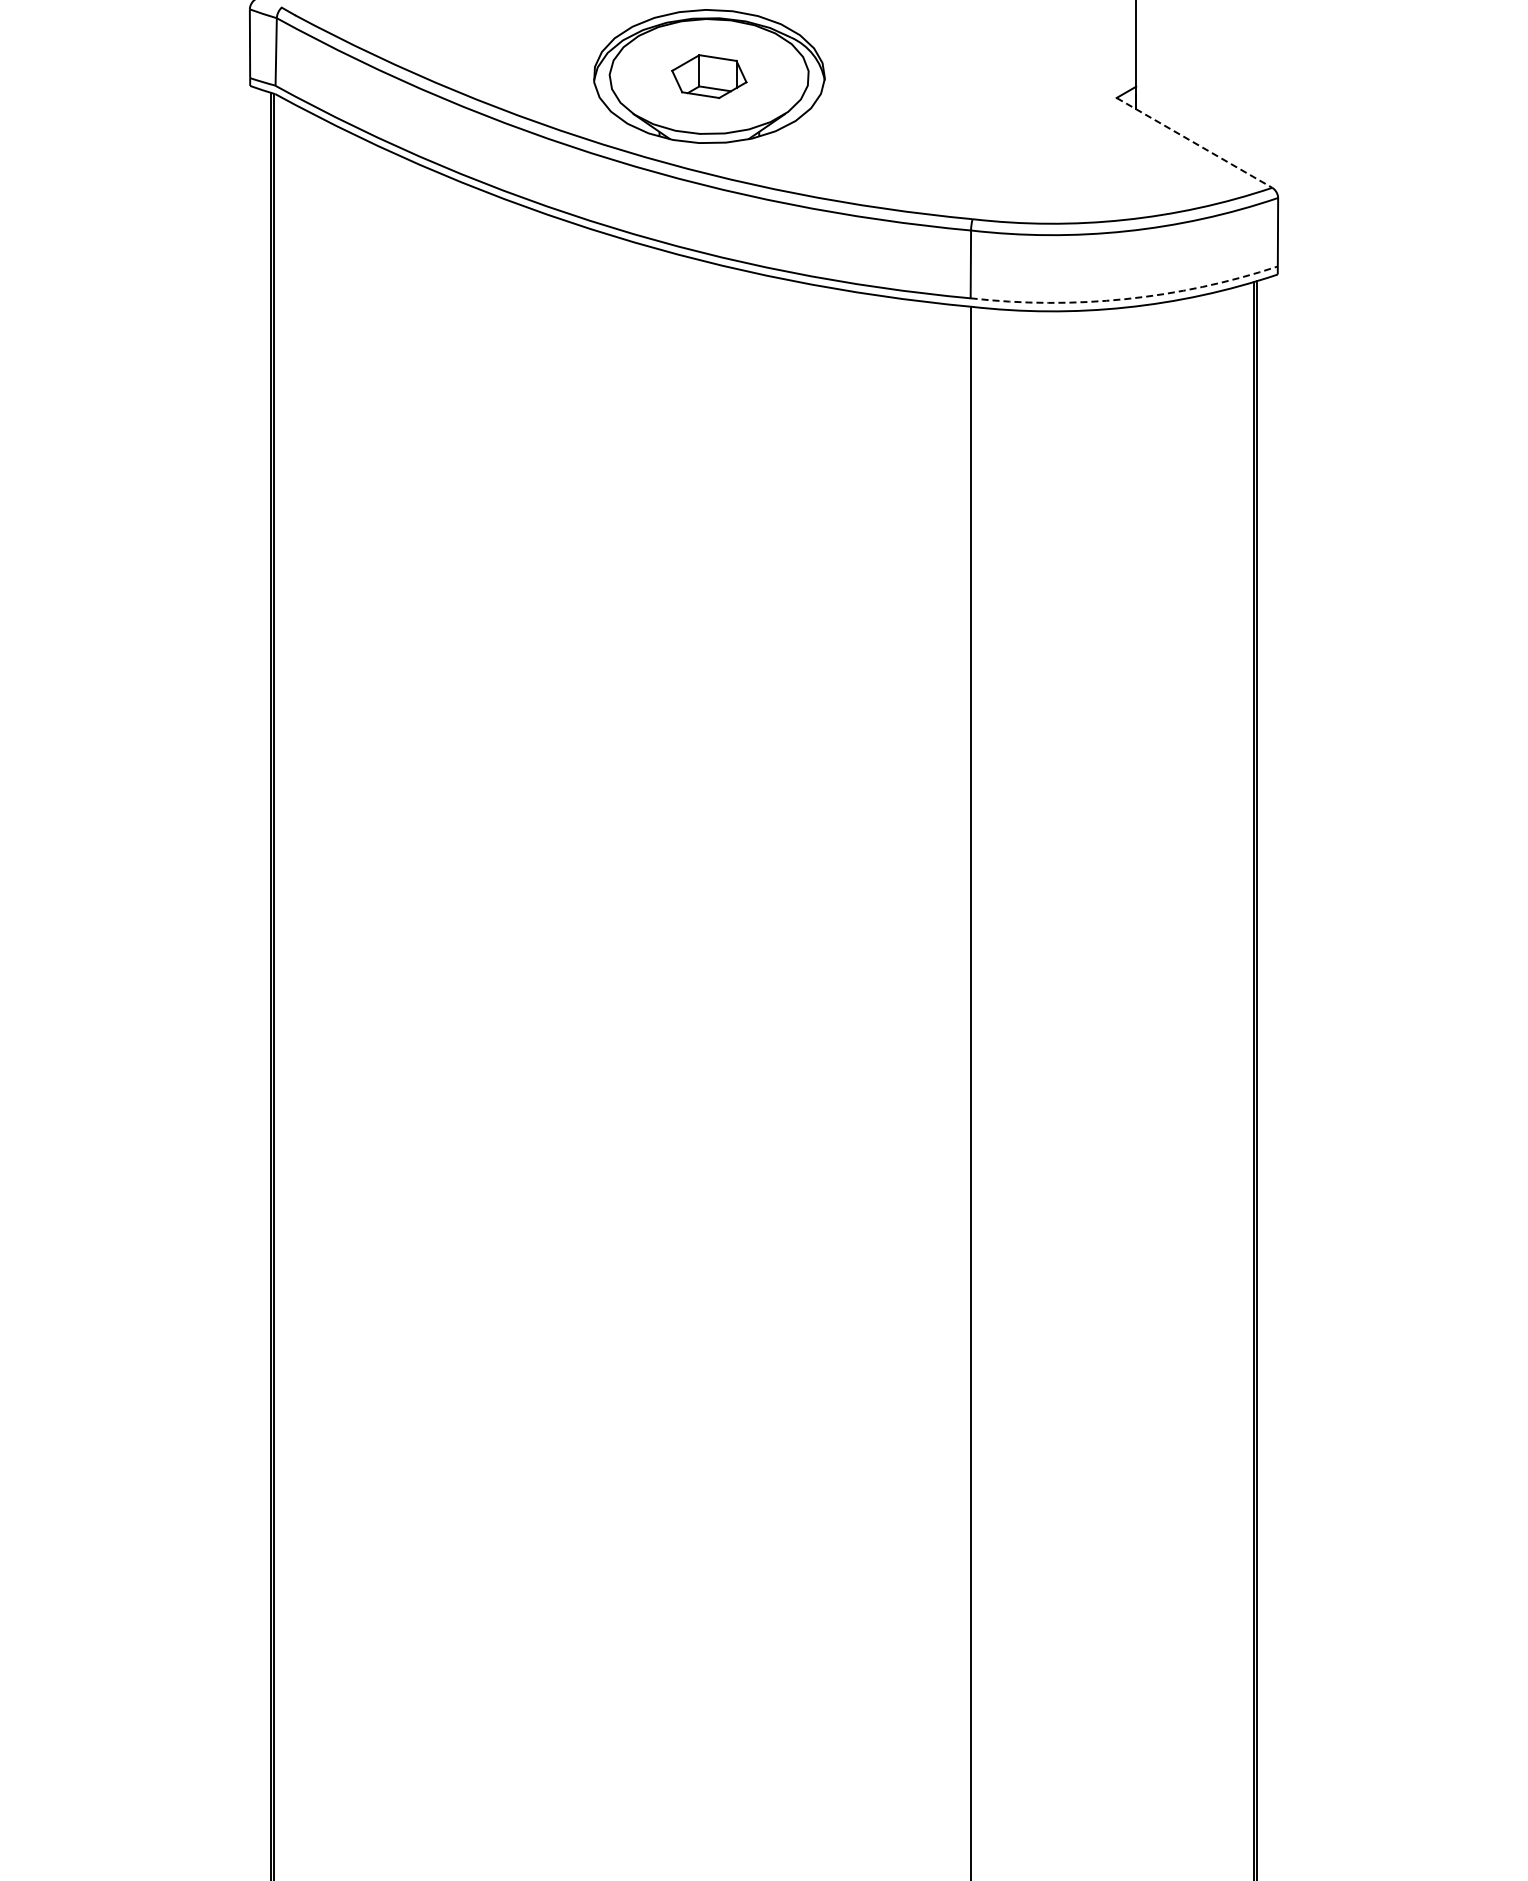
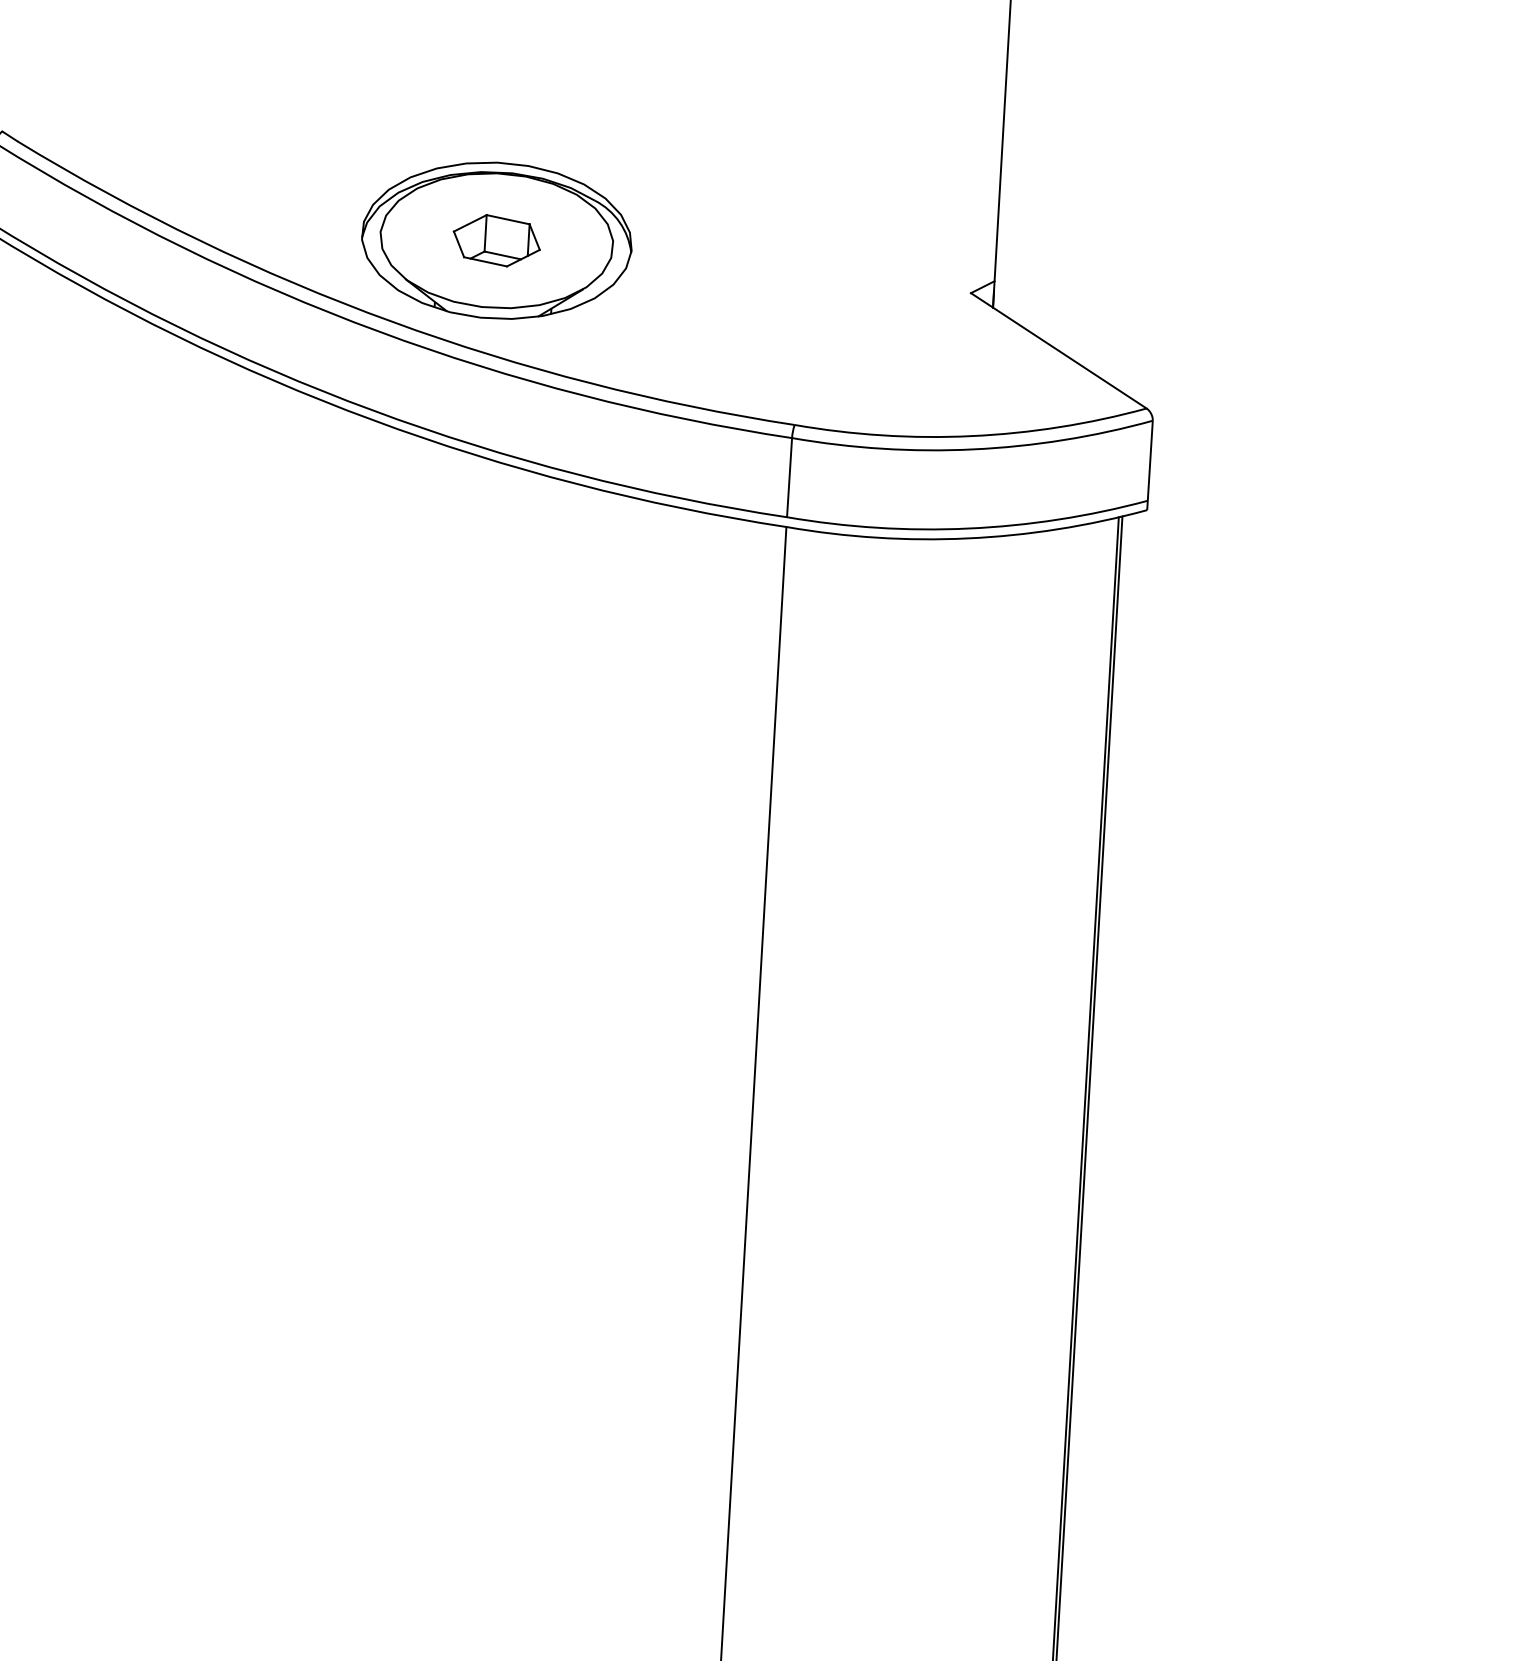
line: (1194, 142) -> (1058, 350), dashed -> solid
arc: (1125, 299) -> (967, 529), dashed -> solid

